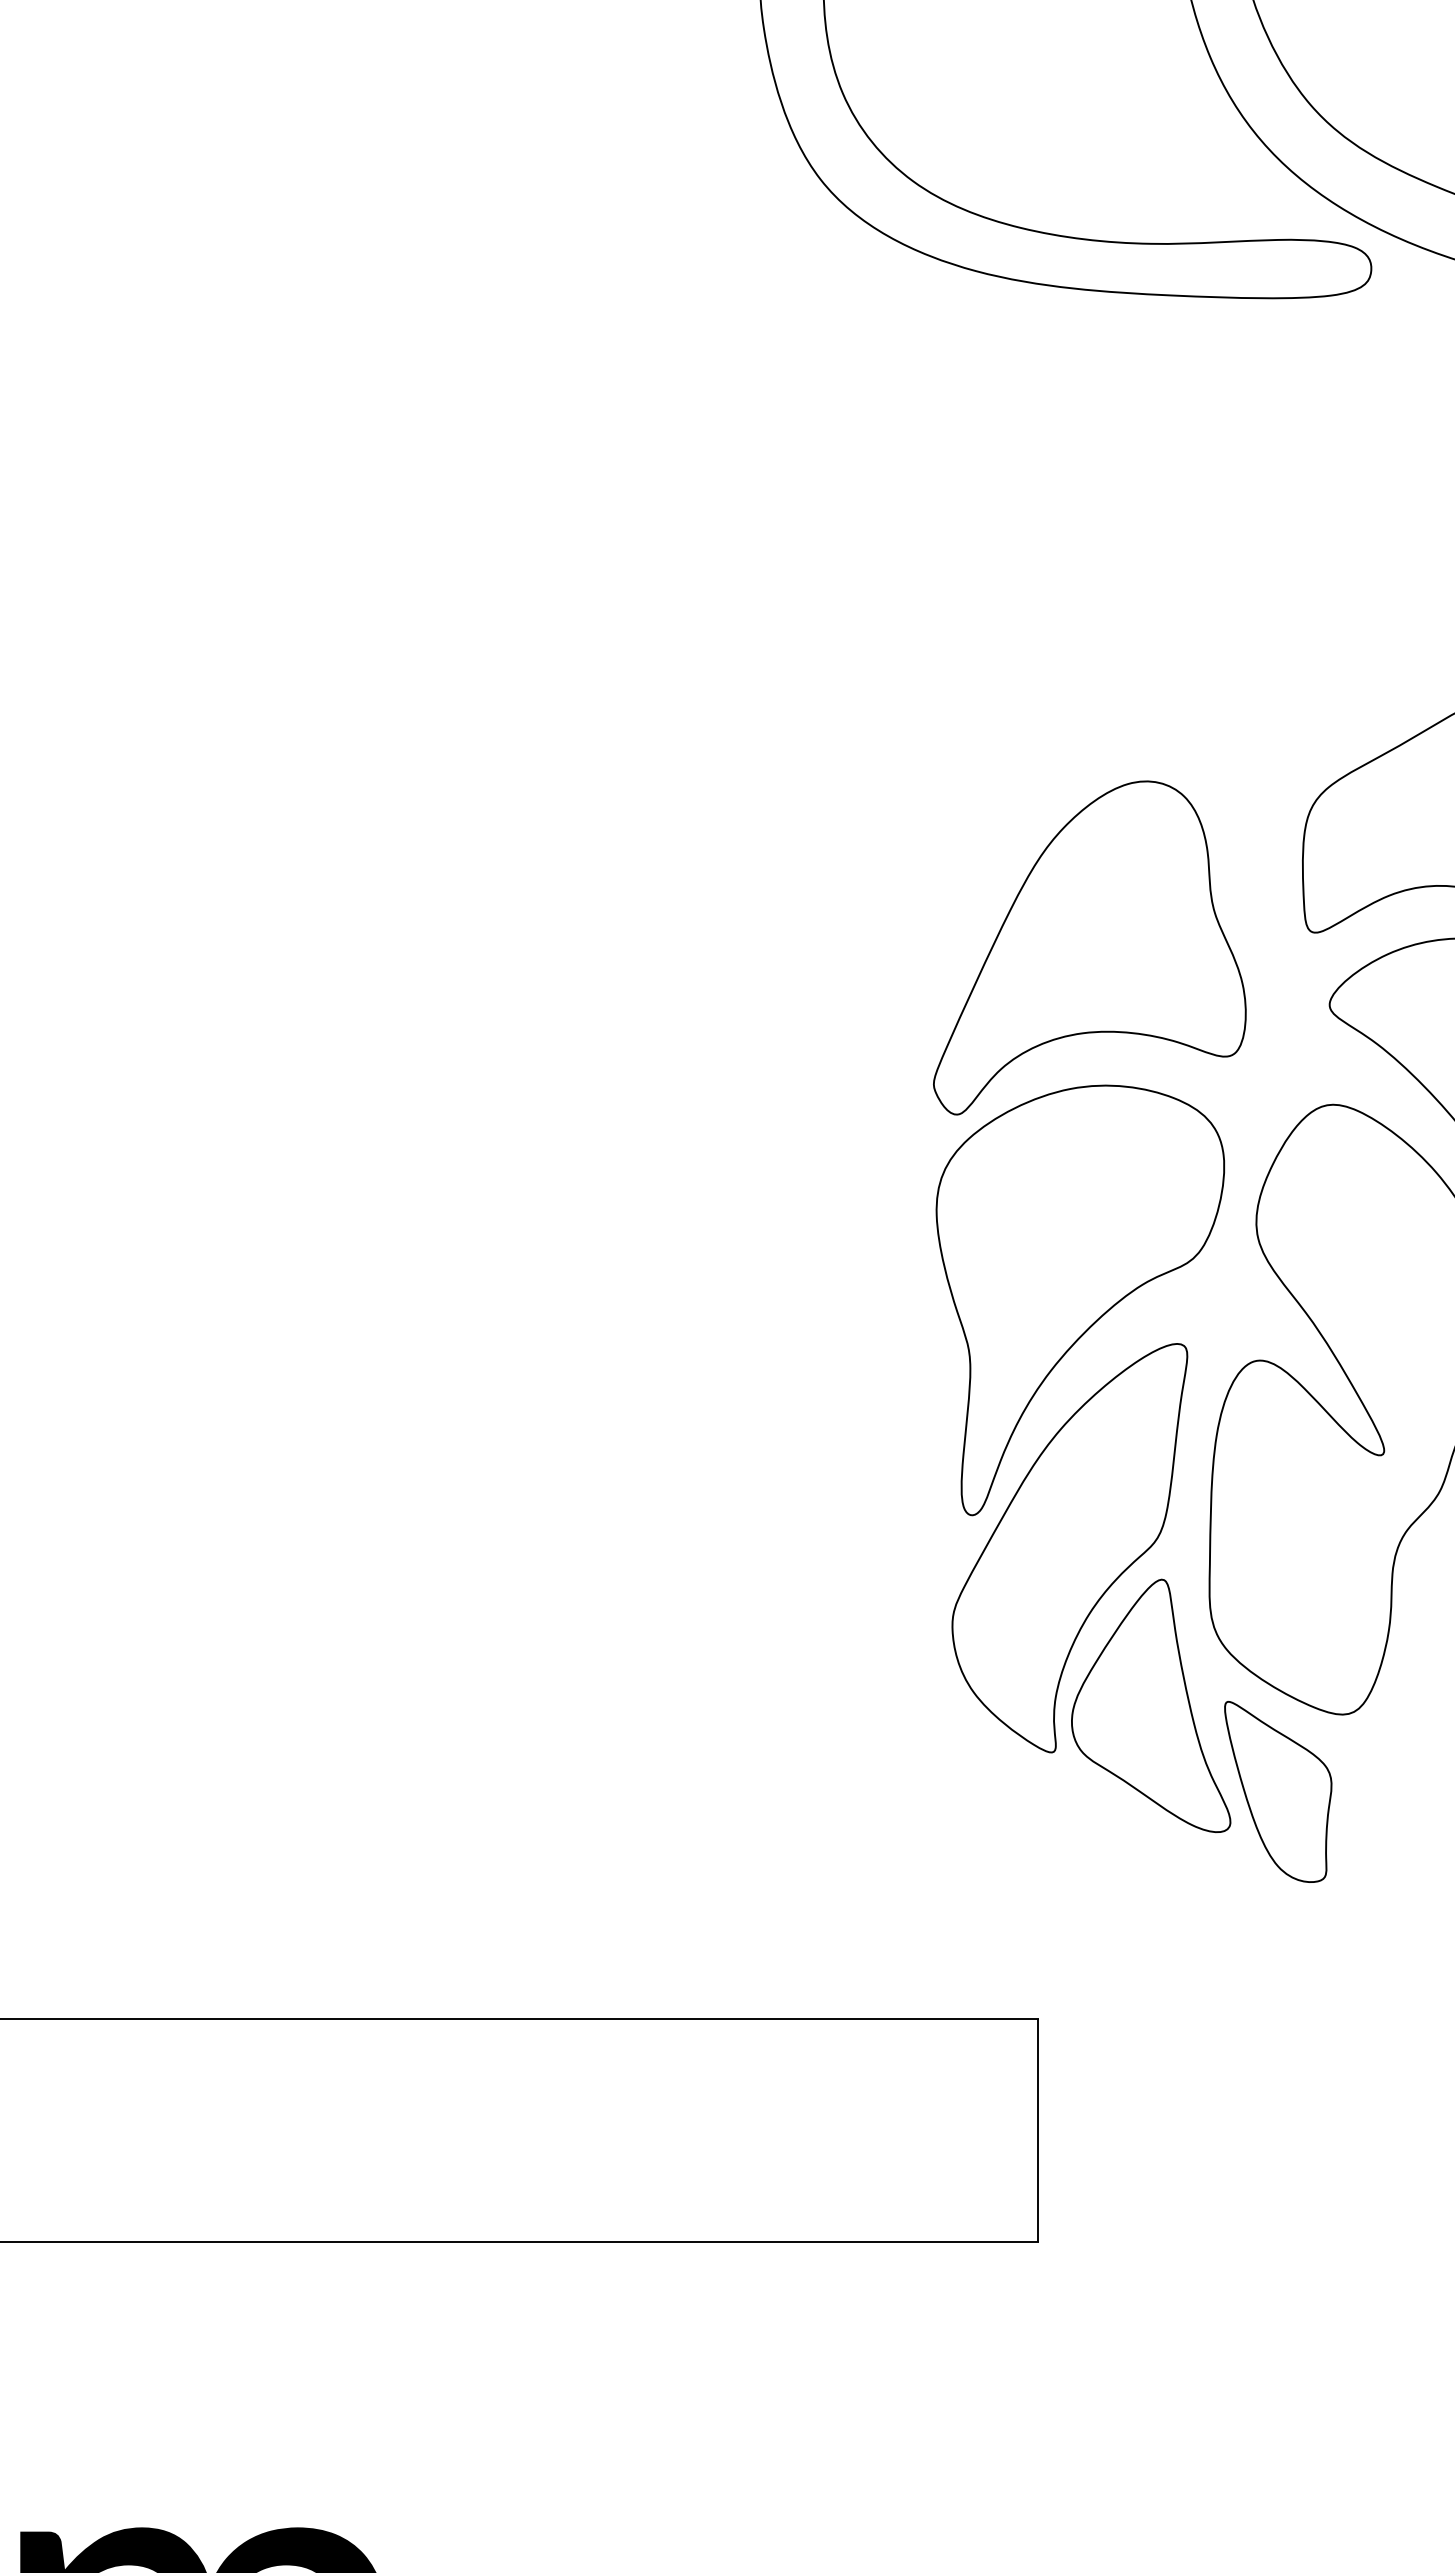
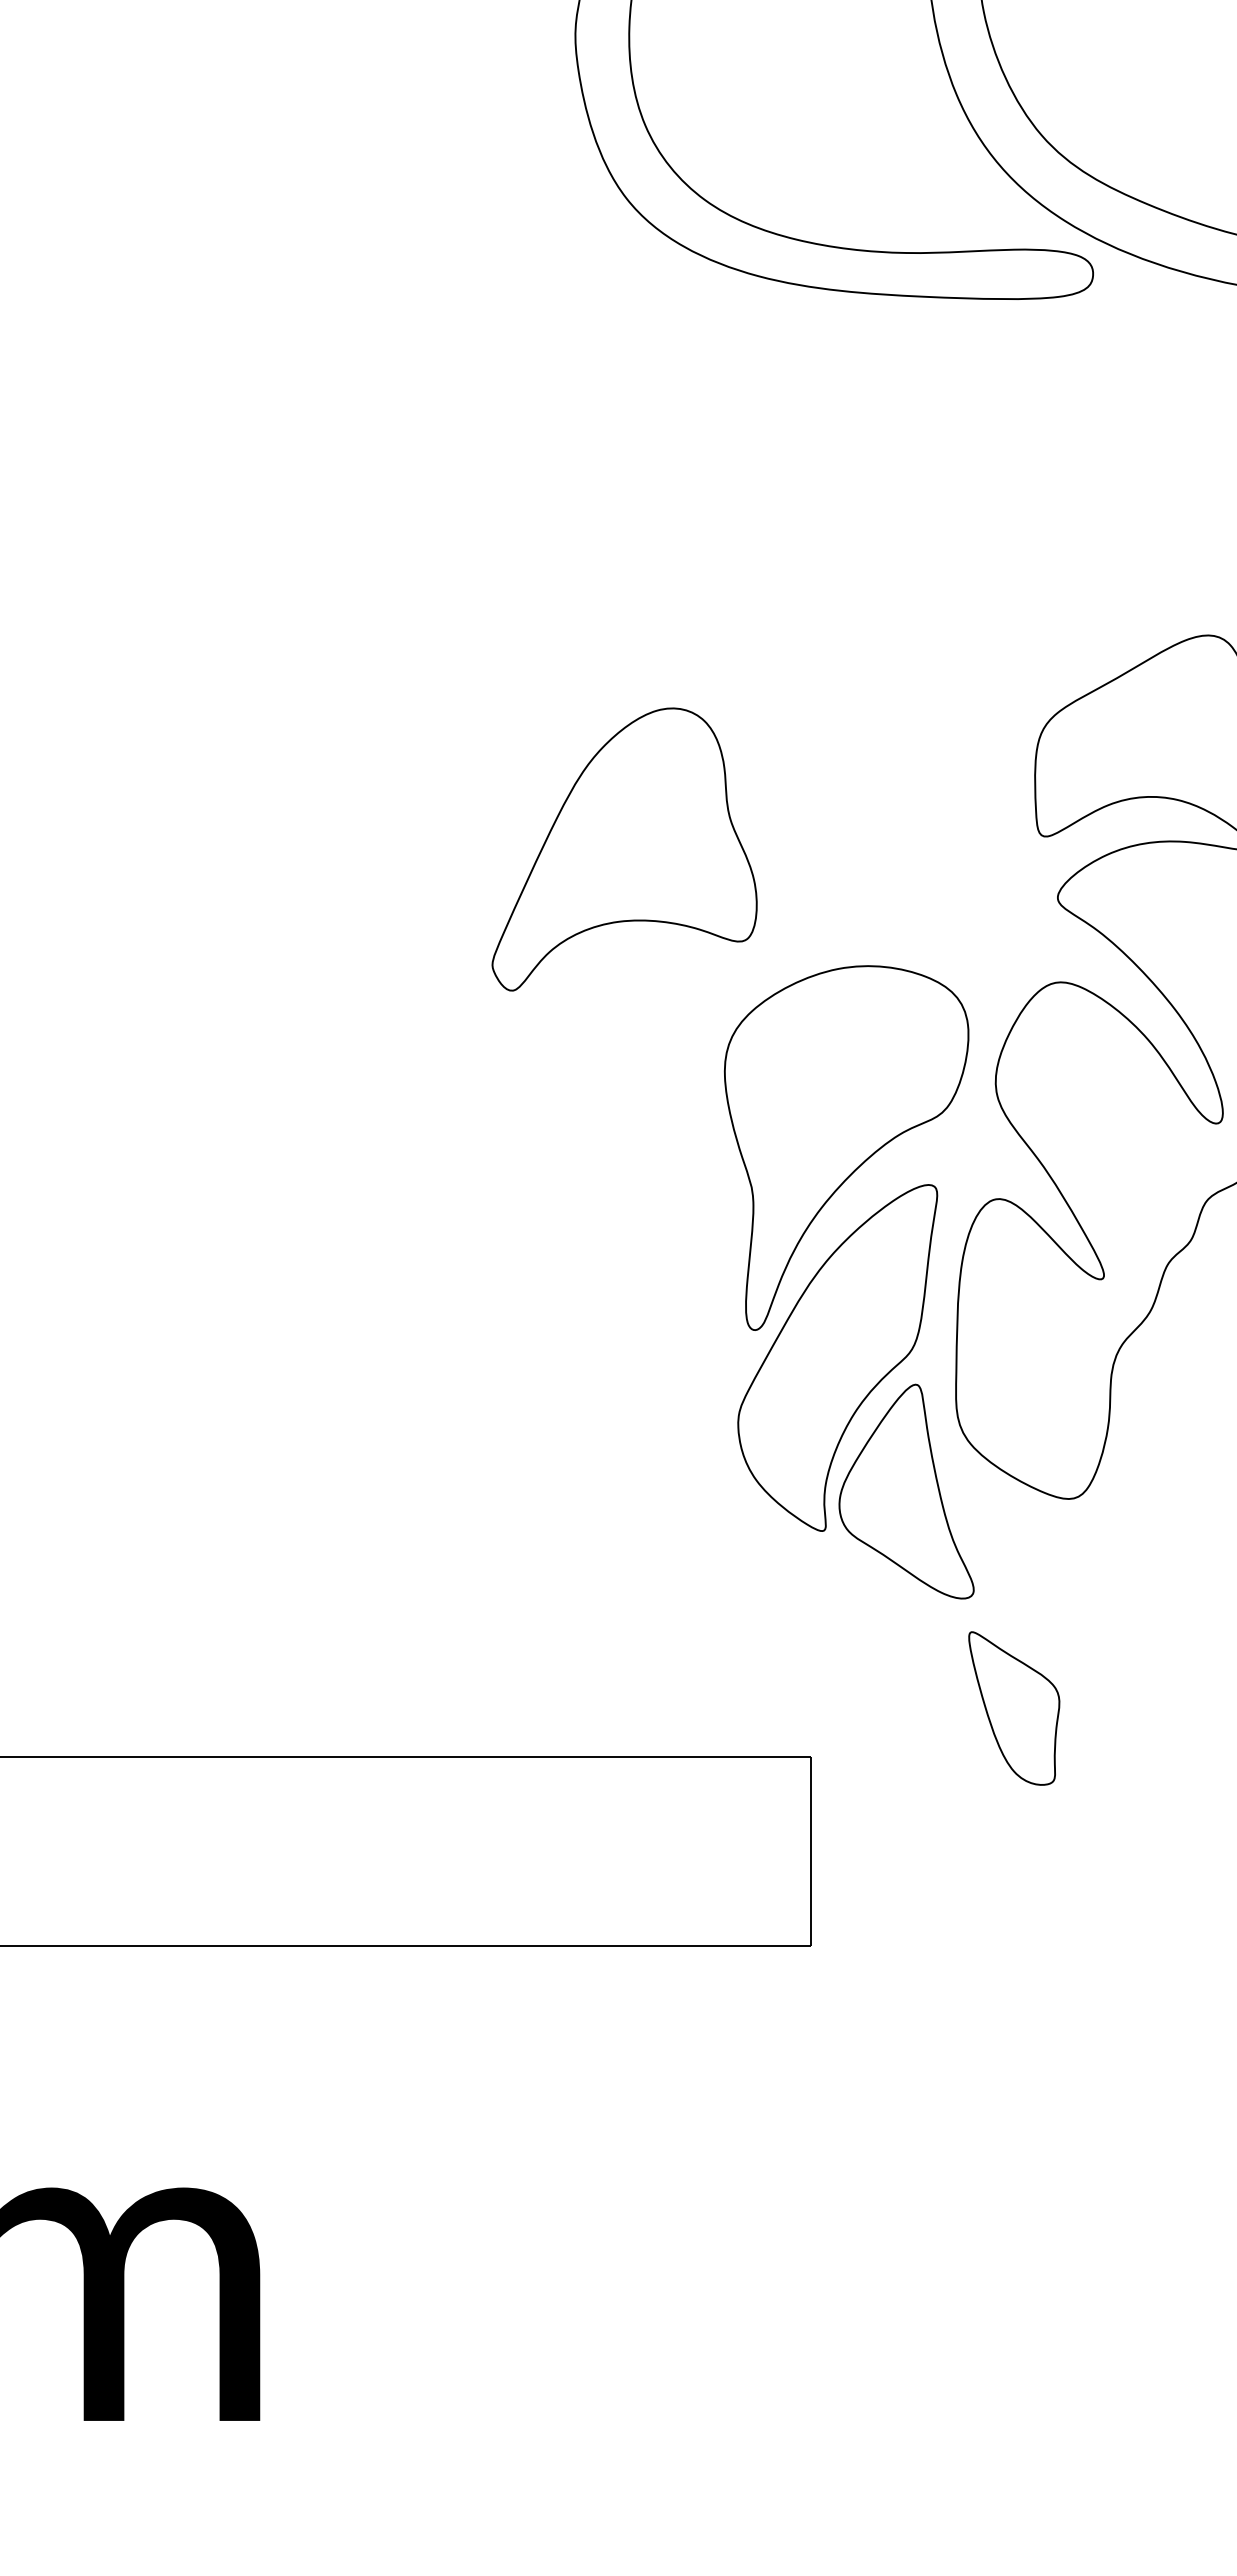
part: (1089, 947) -> (624, 849), moved
part: (1278, 1791) -> (1014, 1708), moved

